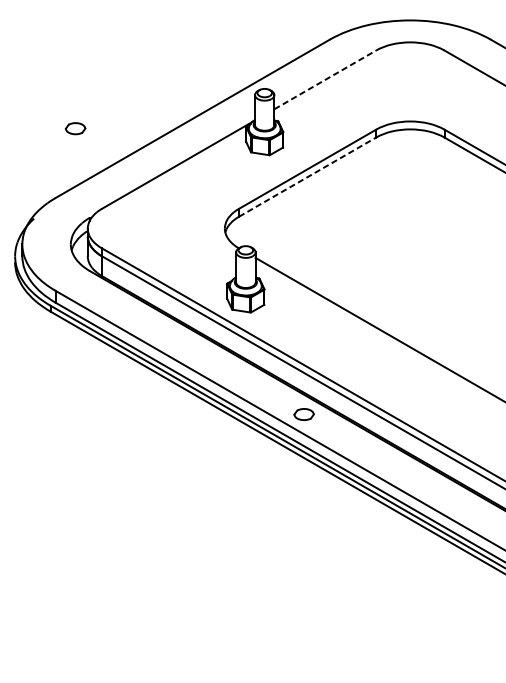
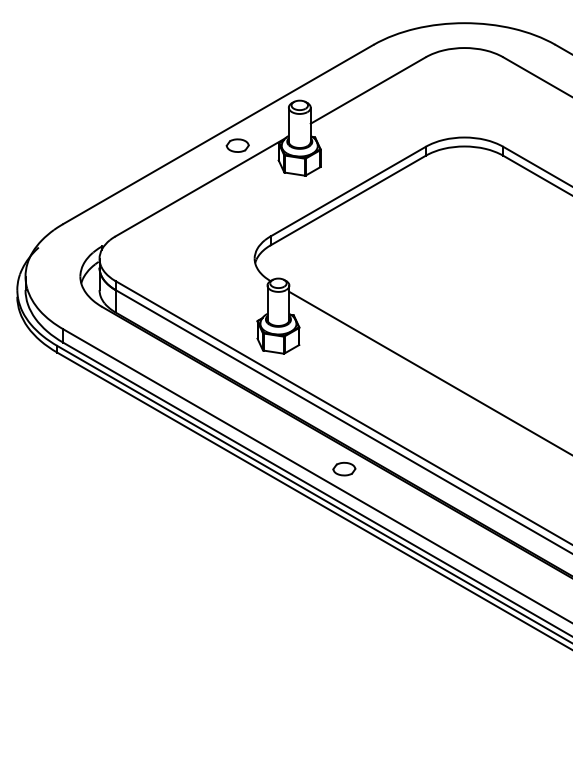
line: (325, 79) -> (368, 90), dashed -> solid
part: (75, 128) -> (237, 145), moved
line: (307, 177) -> (348, 200), dashed -> solid

